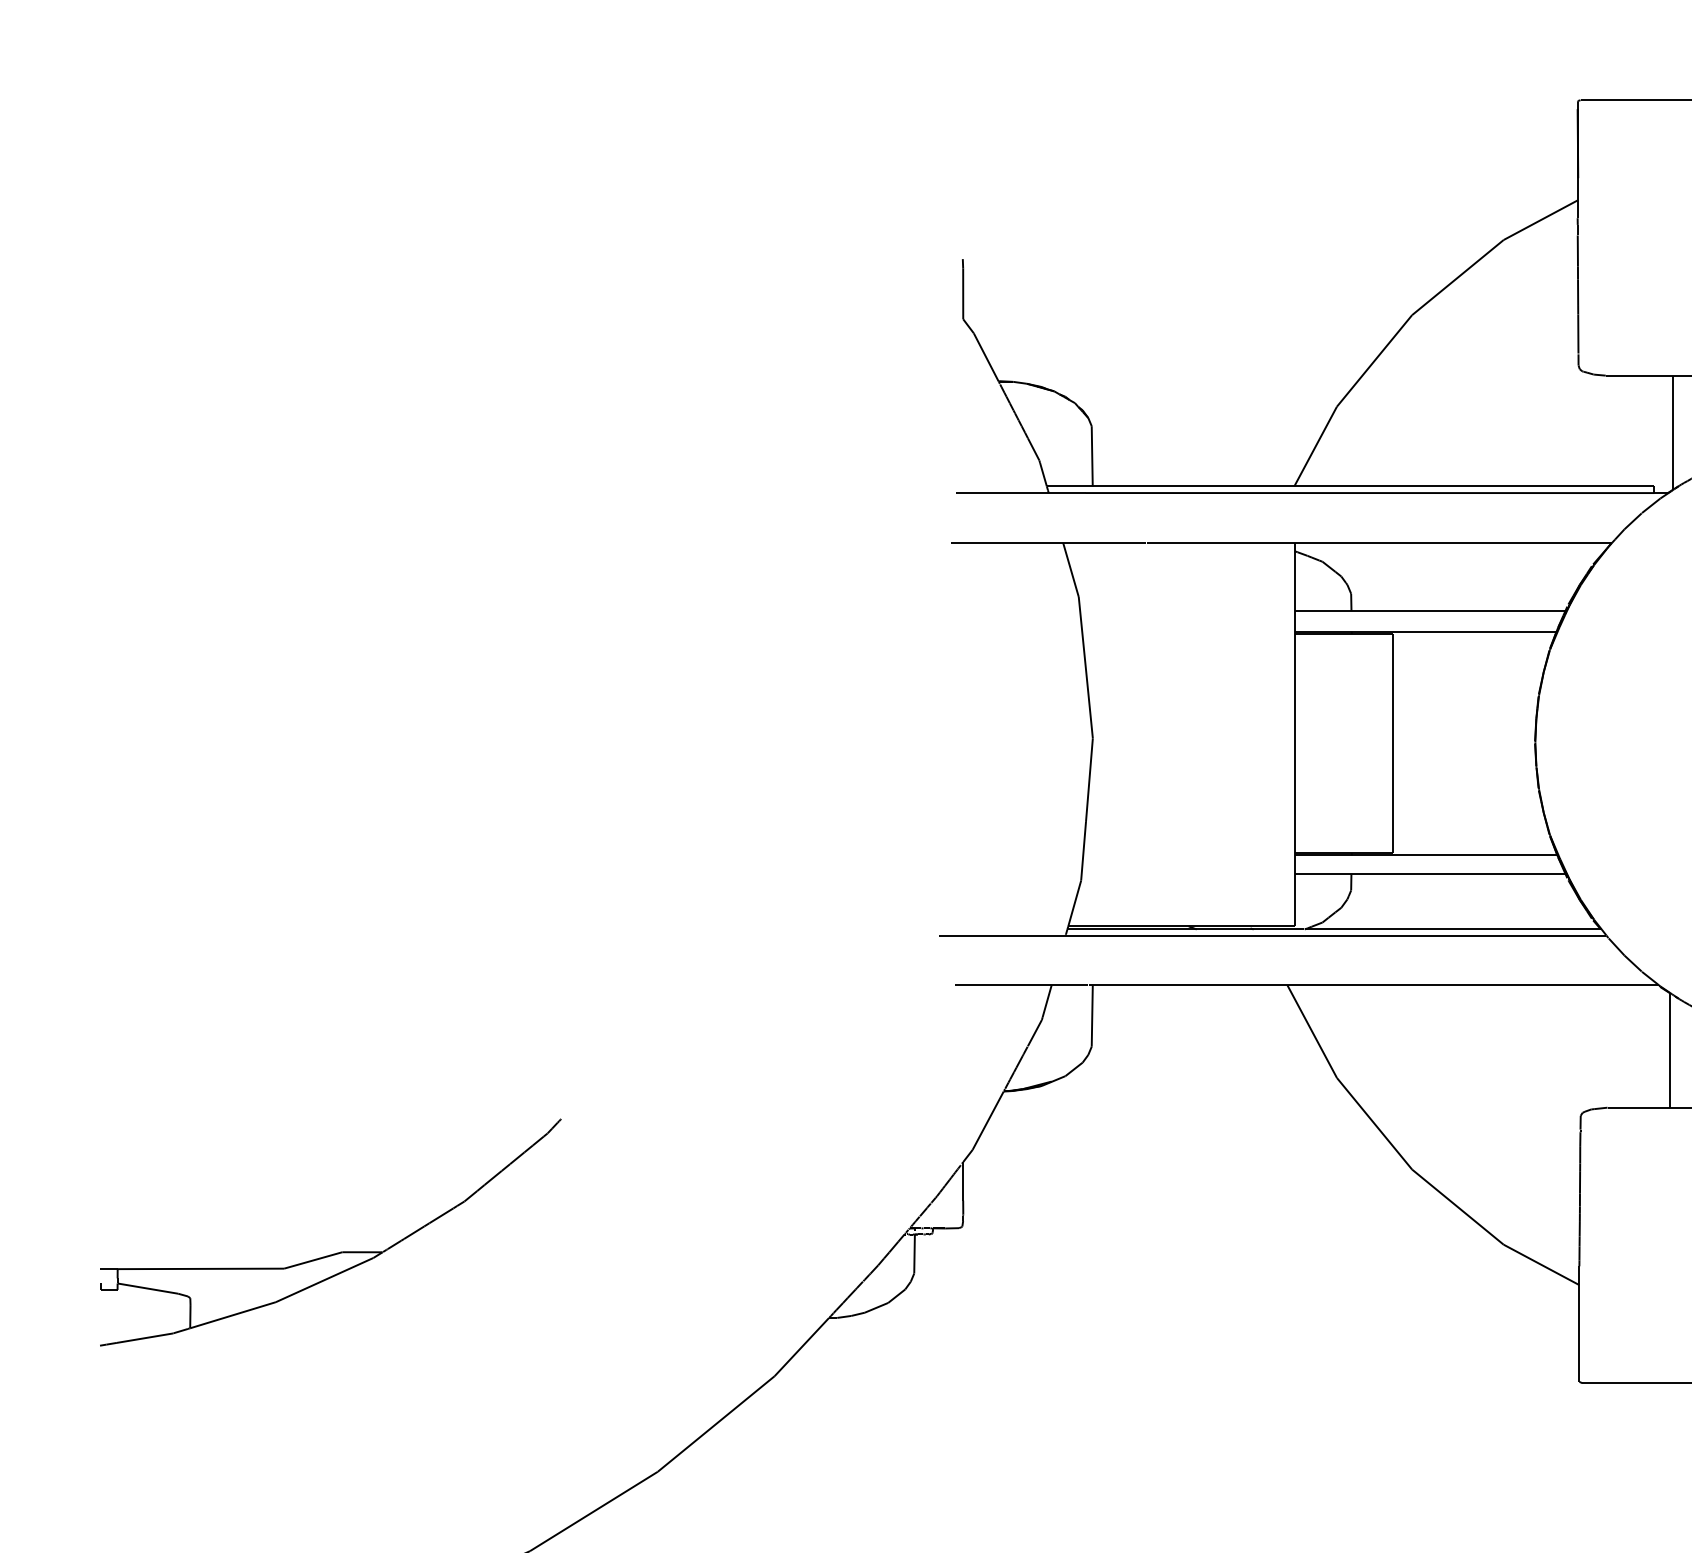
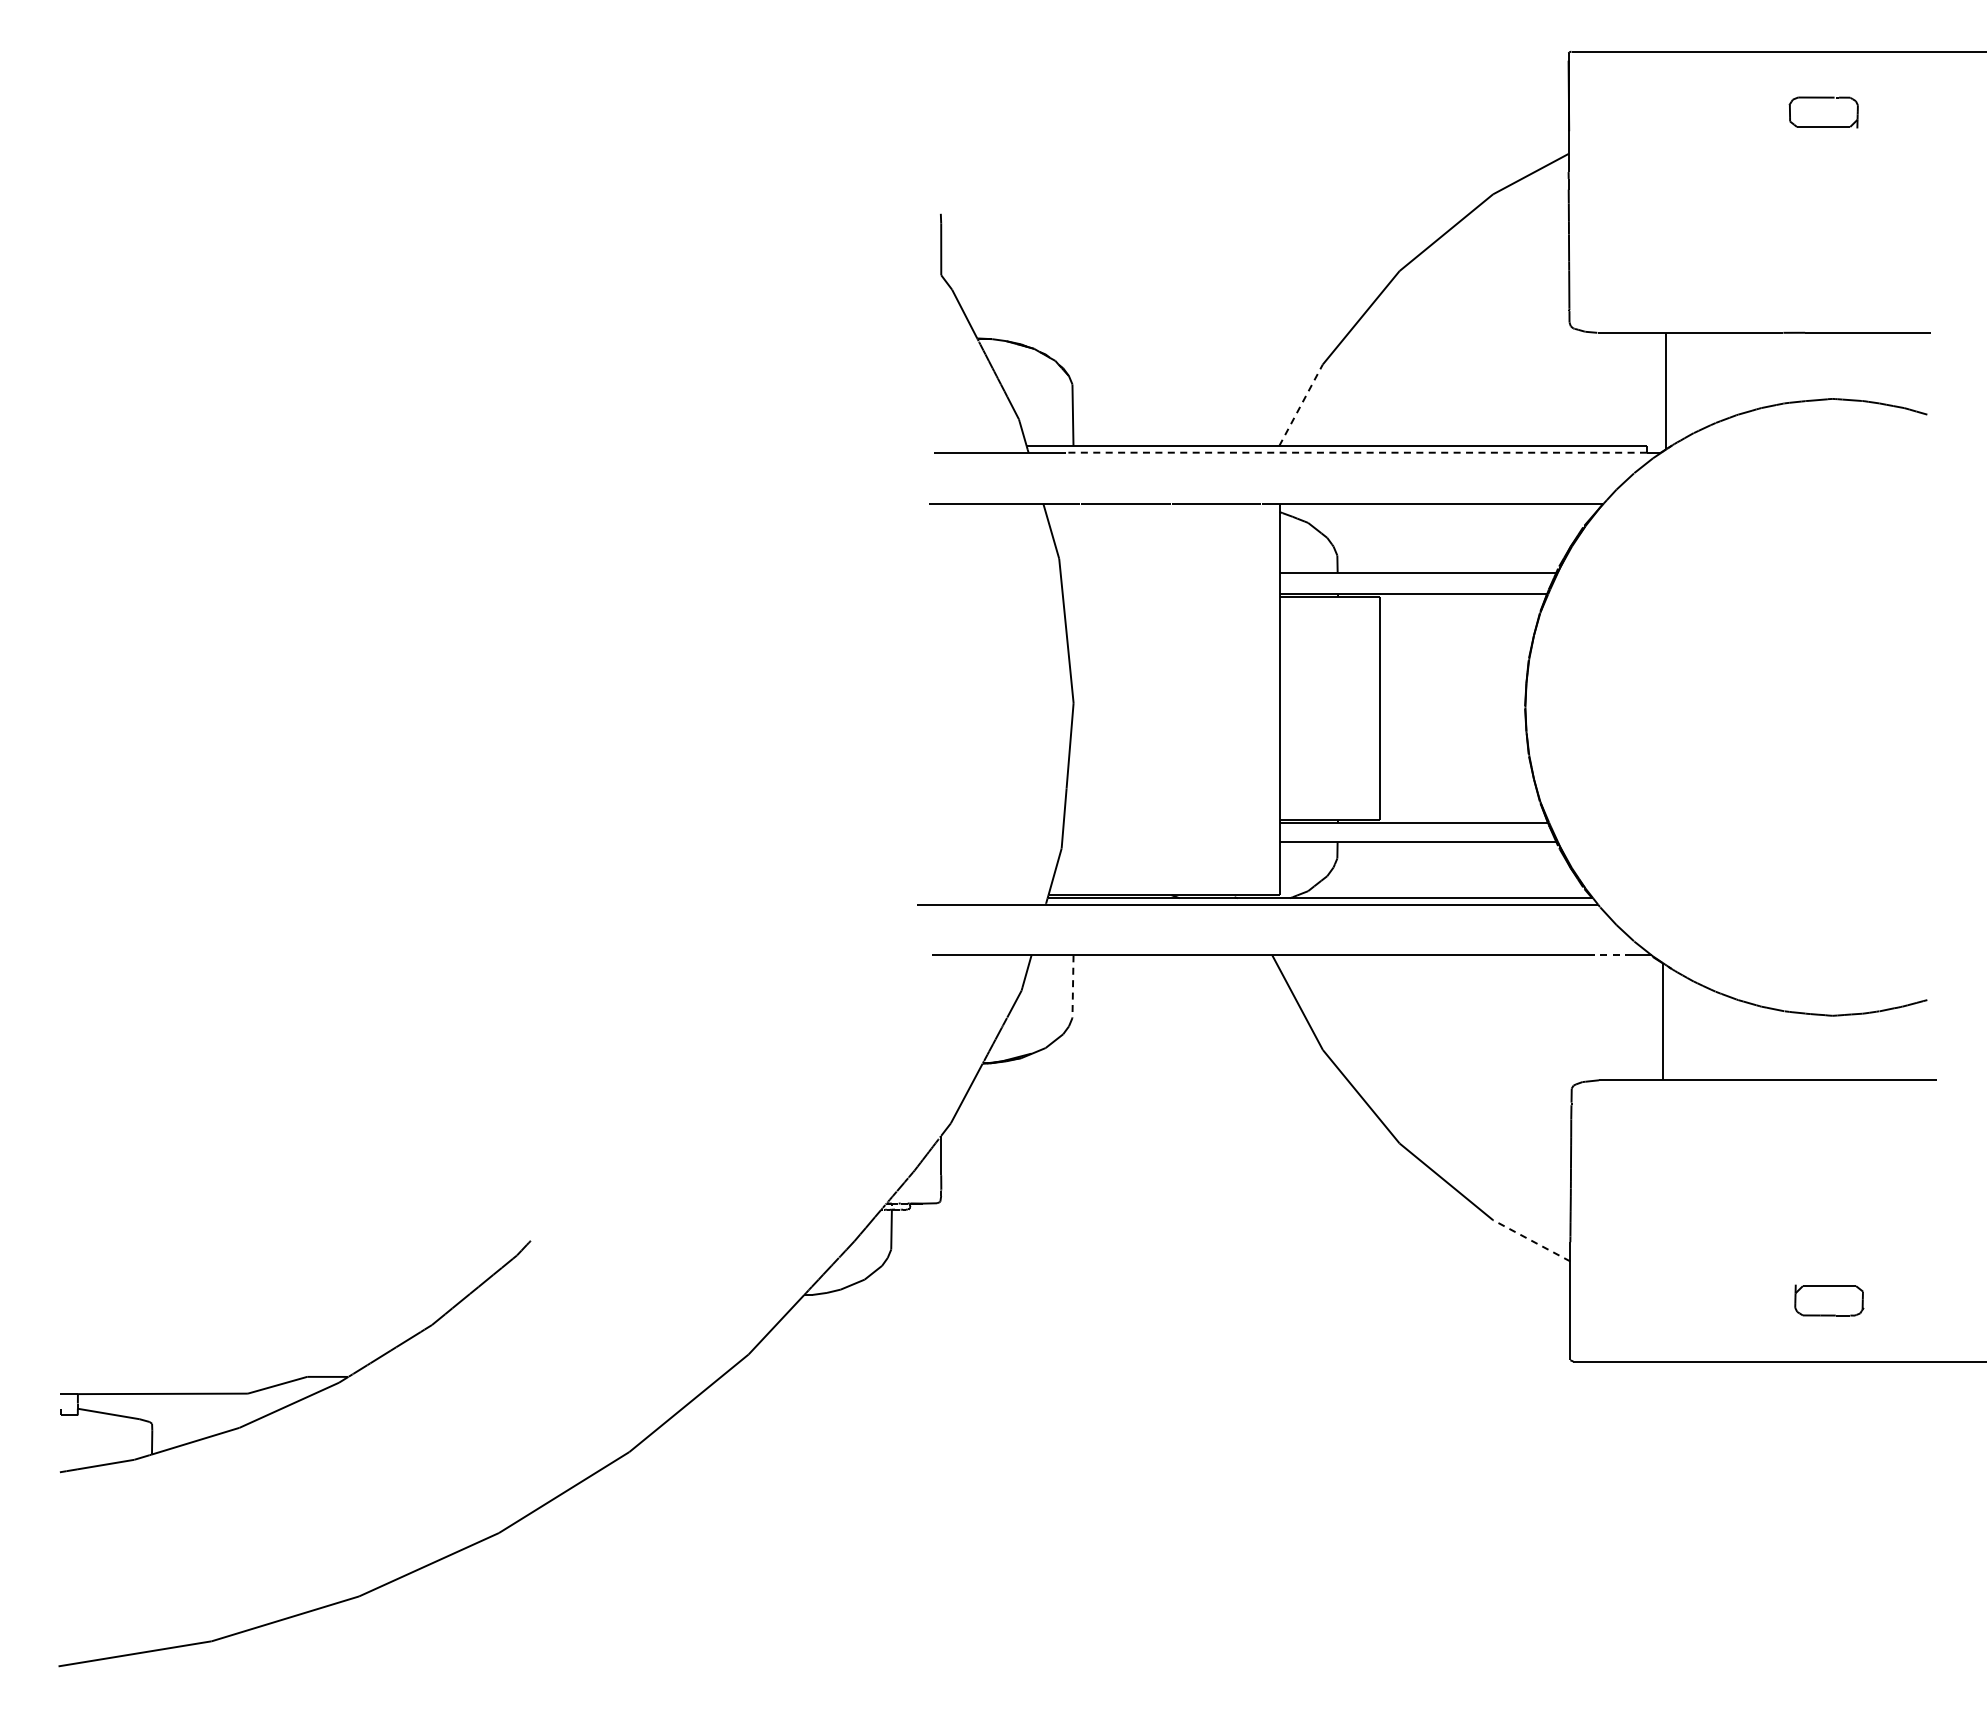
line: (1316, 445) -> (1301, 404), solid -> dashed
line: (1369, 492) -> (1356, 452), solid -> dashed
line: (1614, 985) -> (1606, 955), solid -> dashed
line: (1092, 1016) -> (1073, 987), solid -> dashed
part: (335, 1252) -> (300, 1377), moved
line: (1541, 1264) -> (1531, 1240), solid -> dashed

